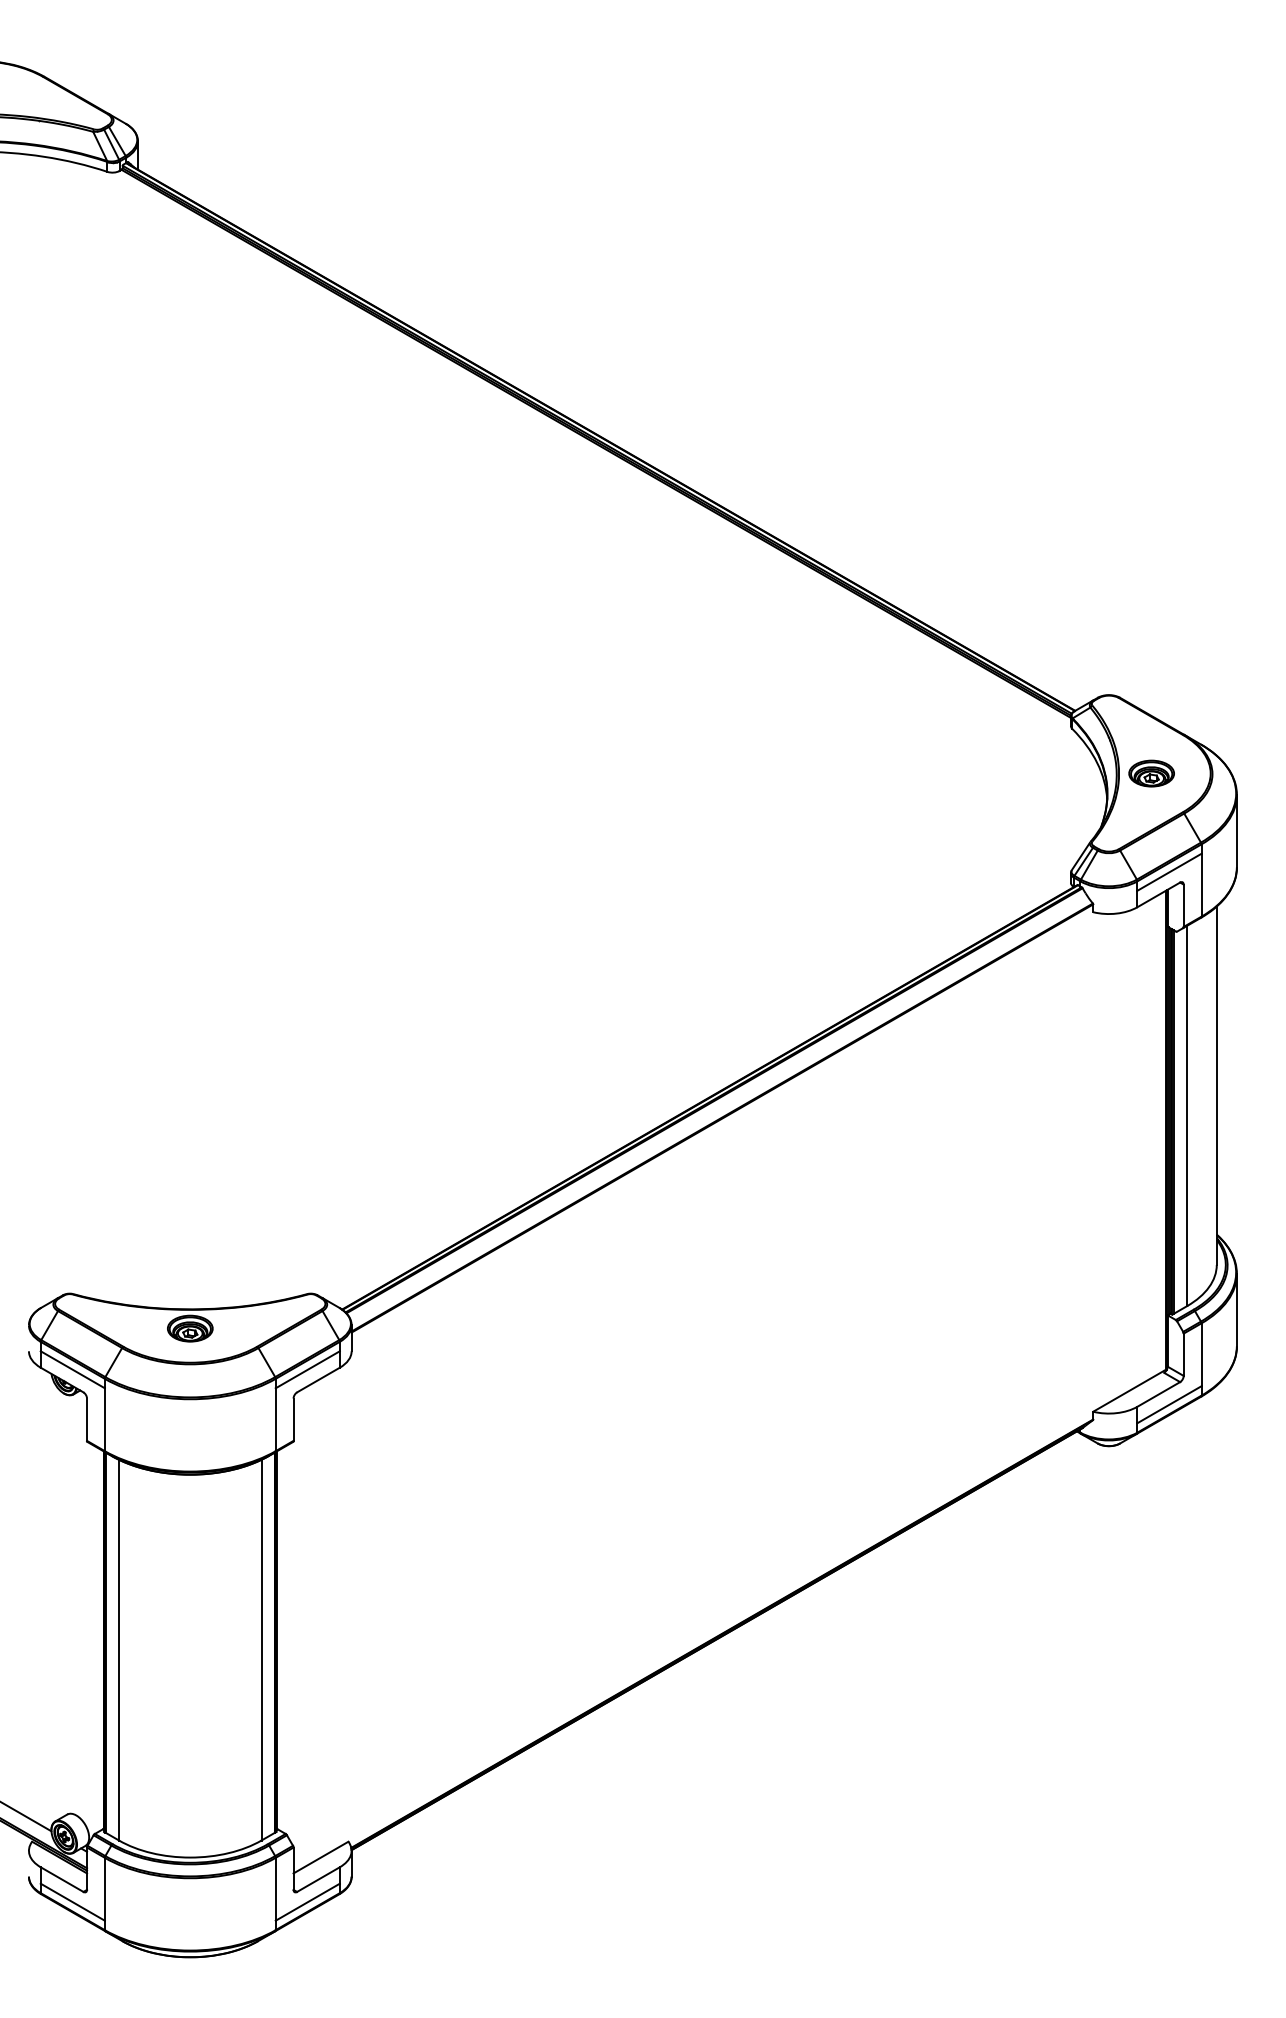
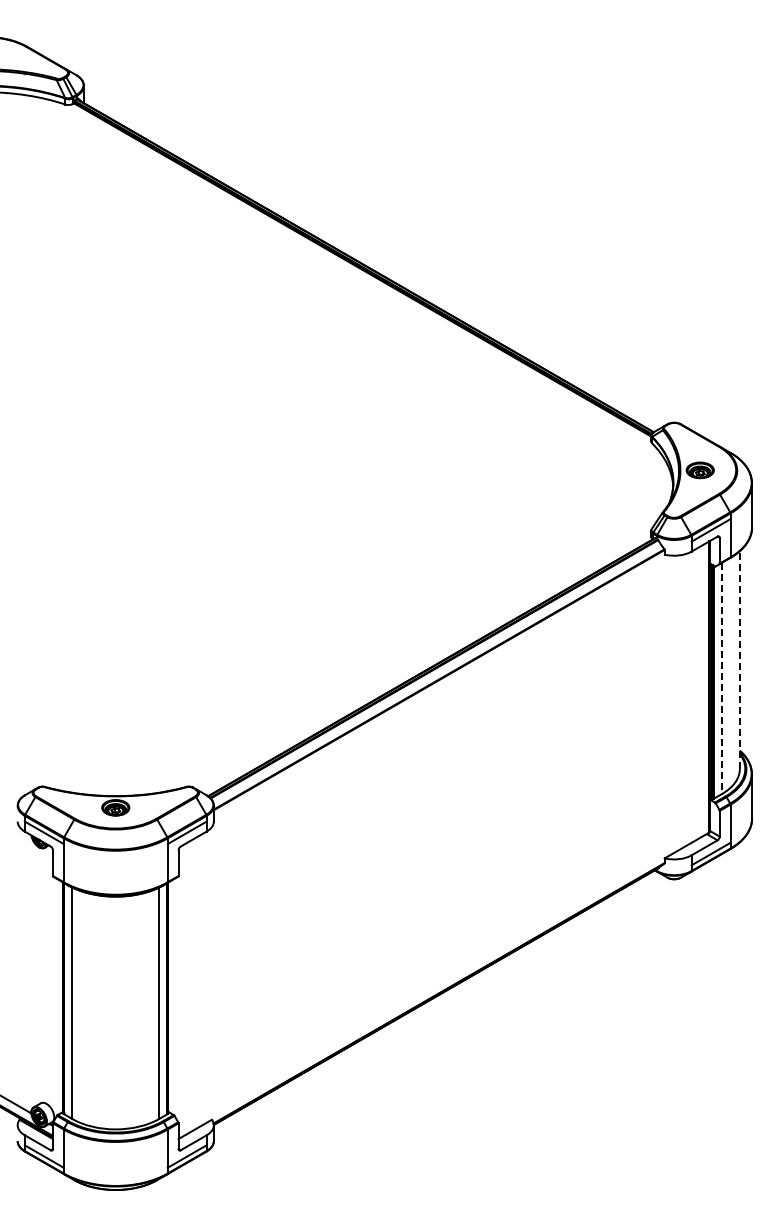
line: (1216, 1086) -> (739, 660), solid -> dashed
line: (1186, 1115) -> (721, 678), solid -> dashed

